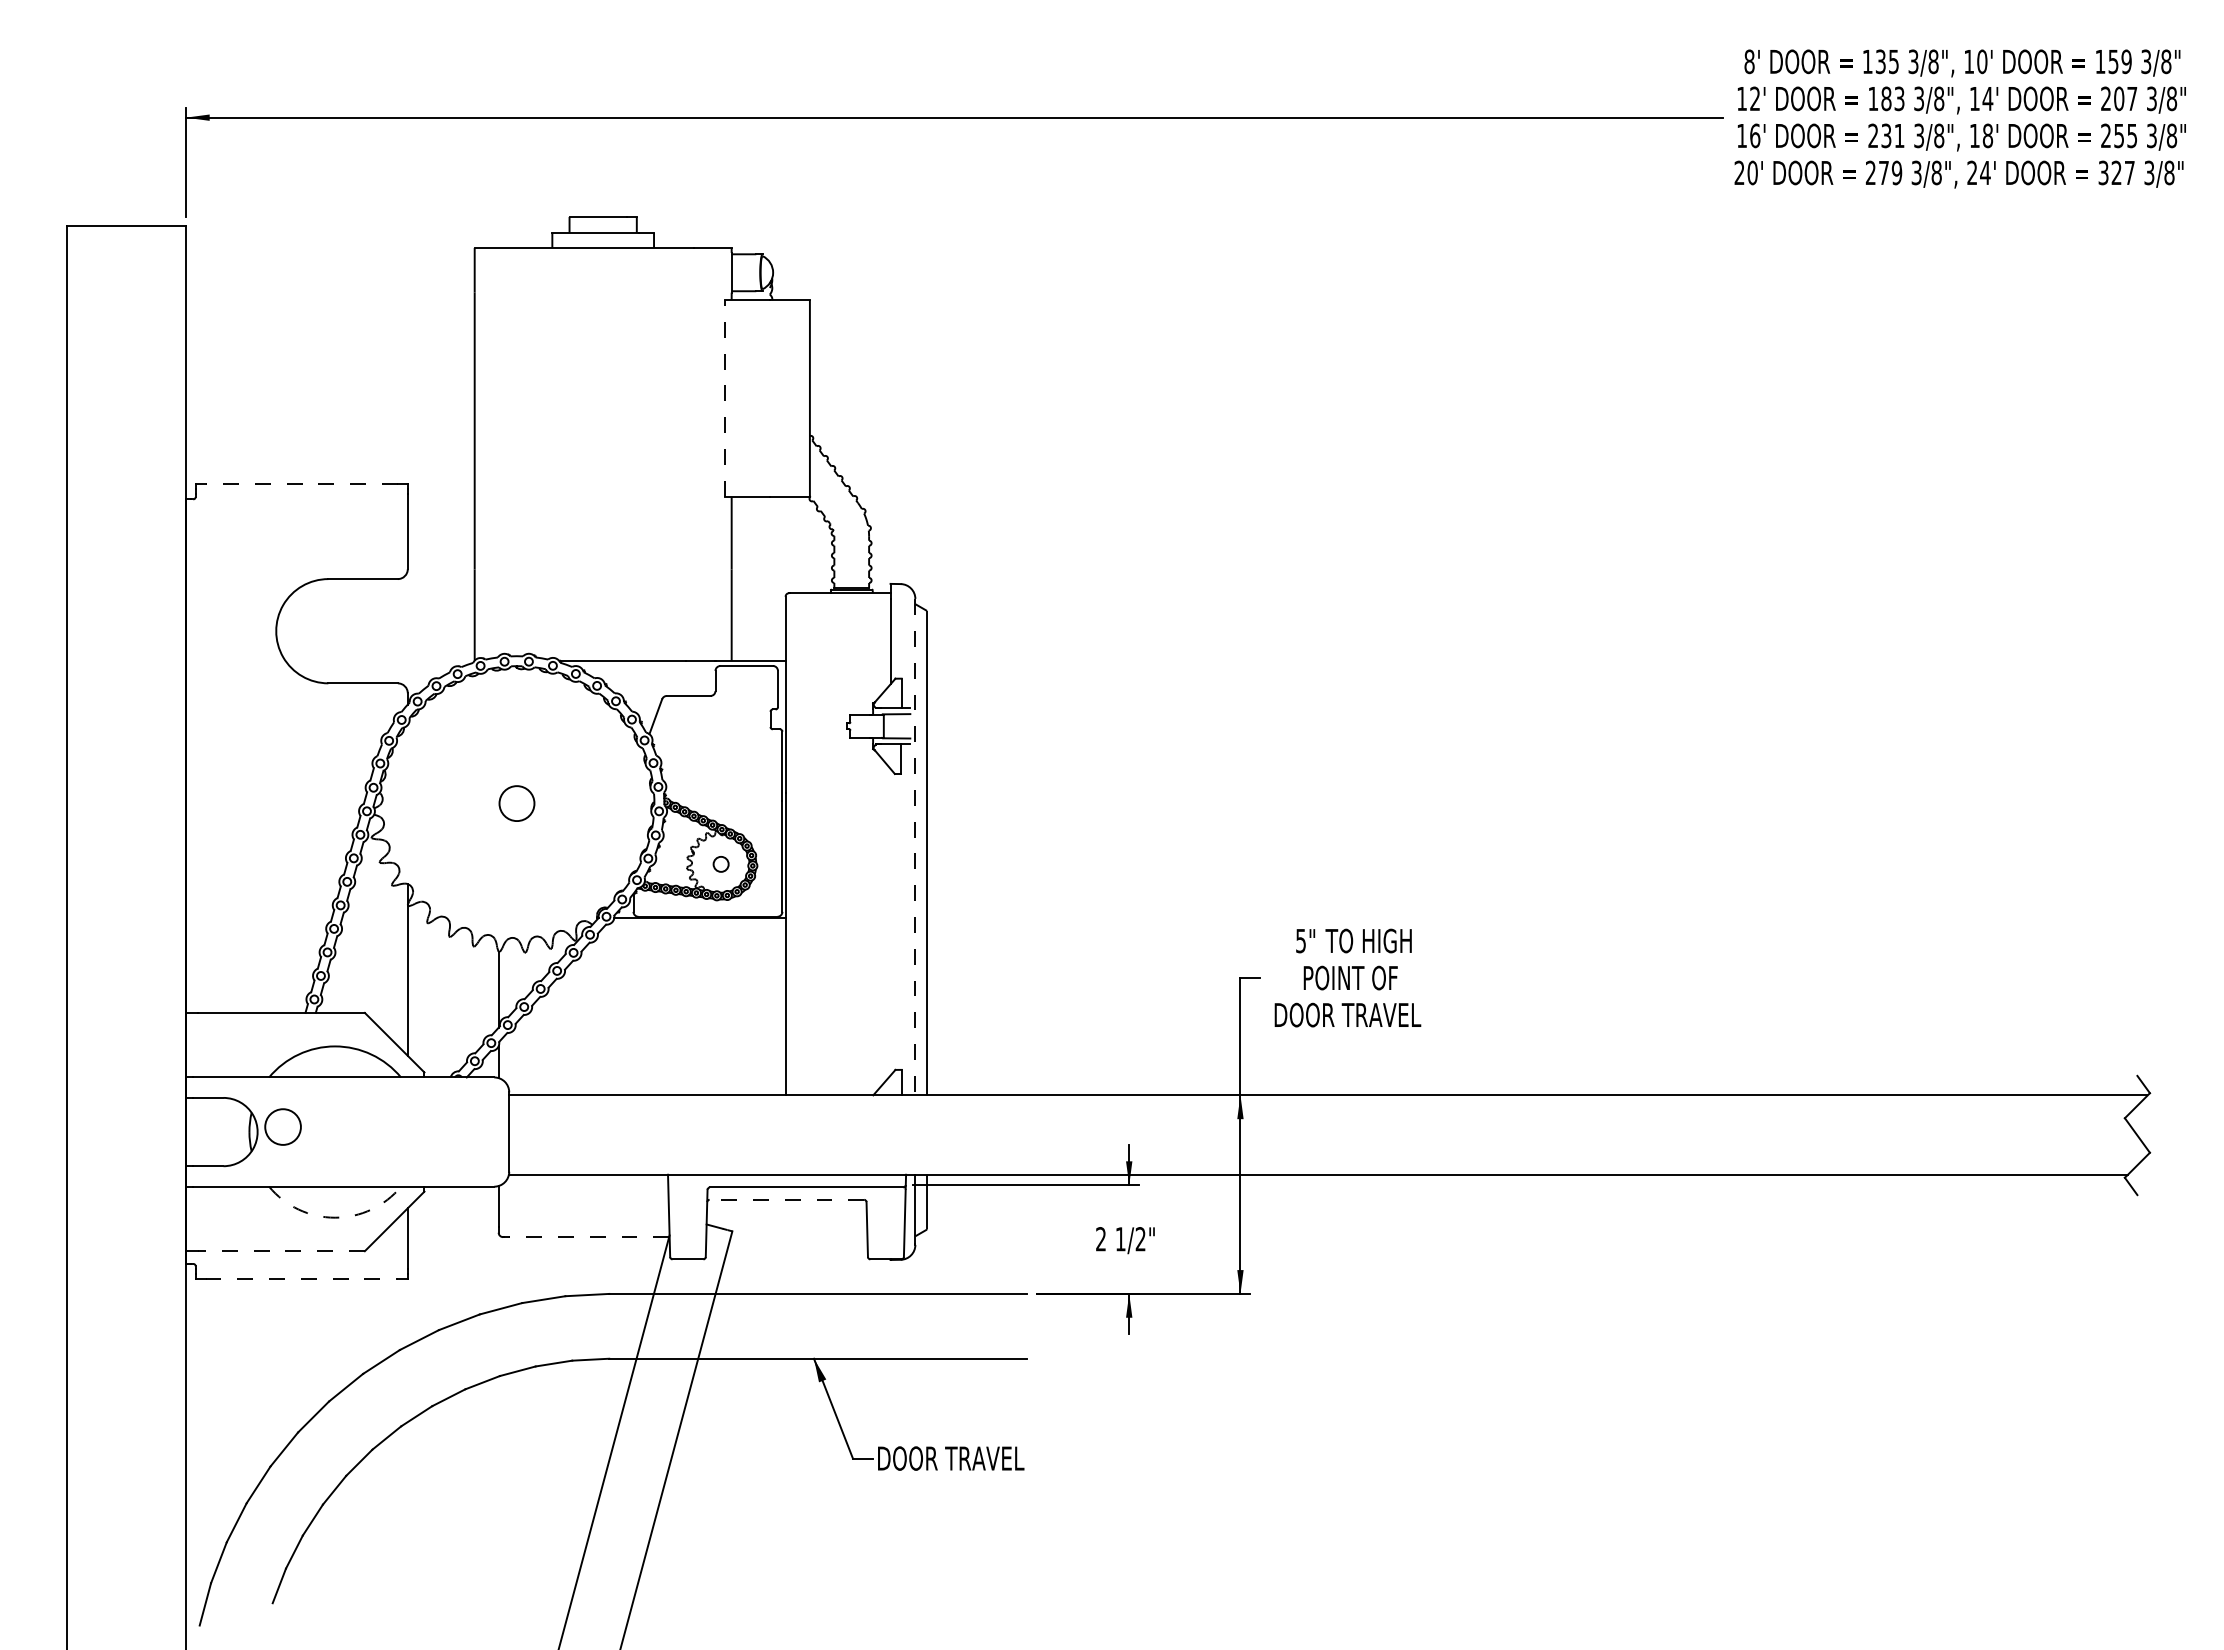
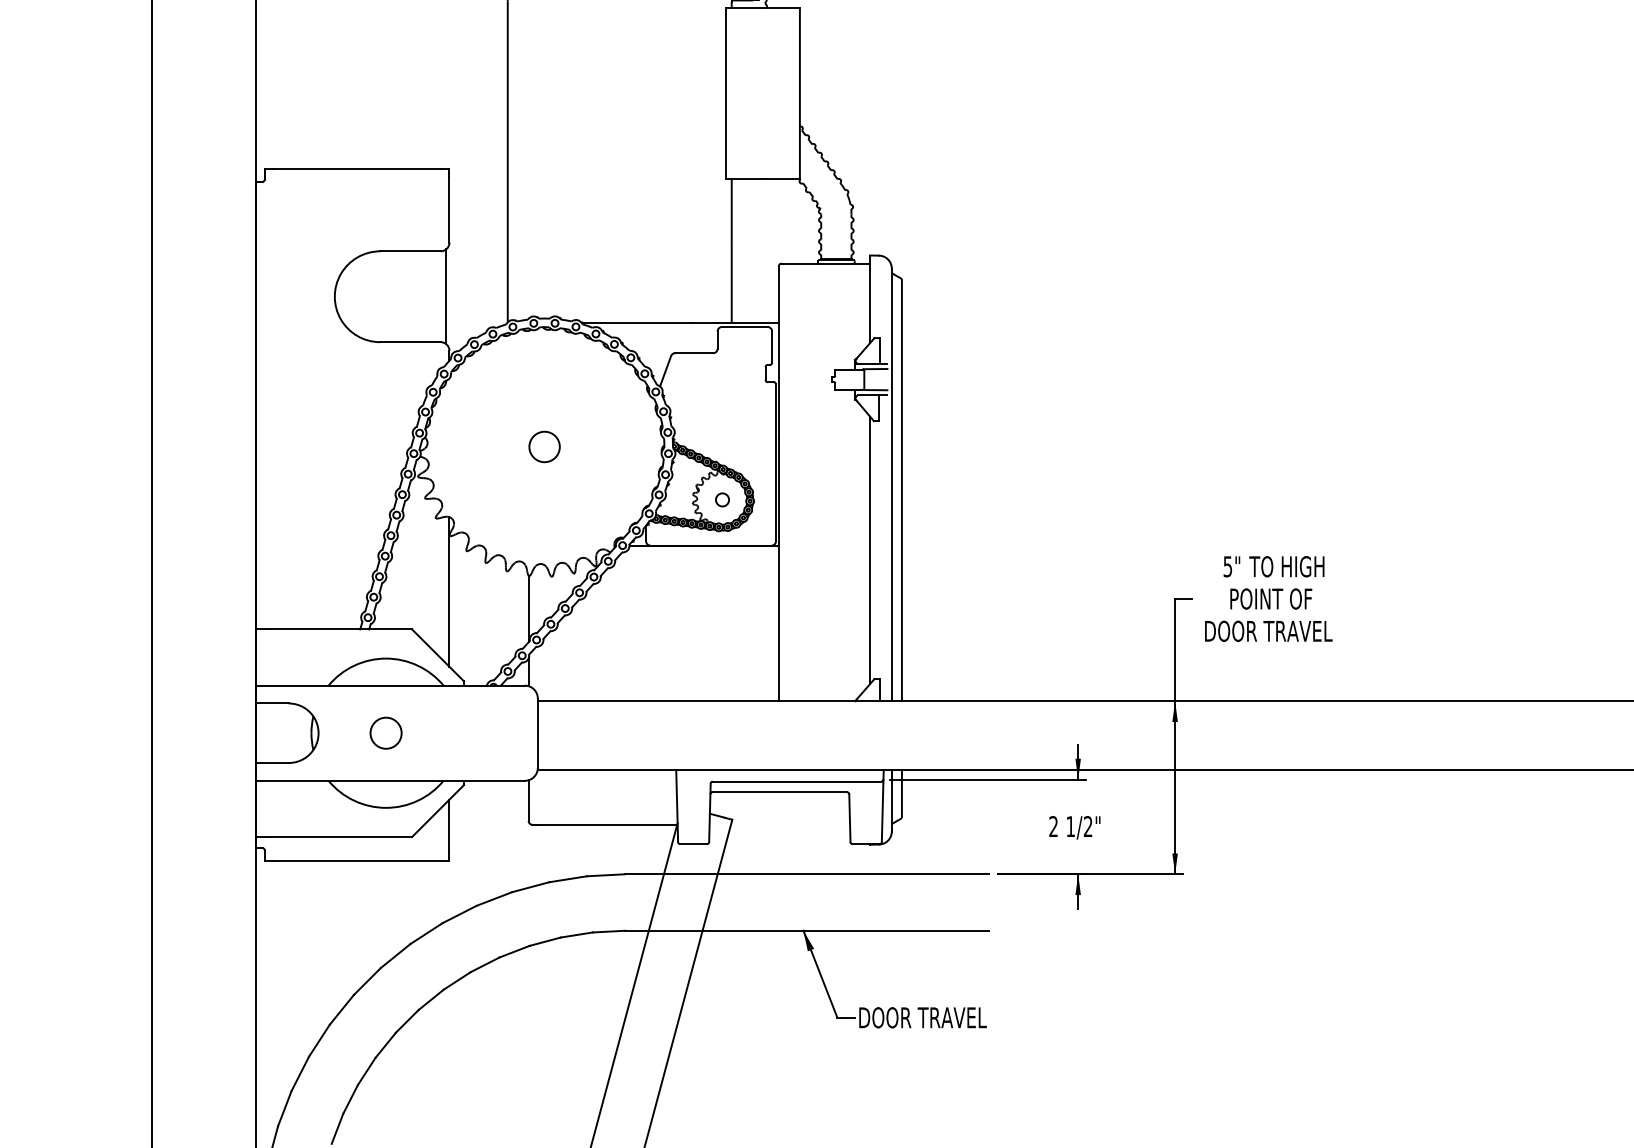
line: (725, 397) -> (726, 93), dashed -> solid
line: (301, 484) -> (356, 168), dashed -> solid
line: (404, 630) -> (446, 296), added
line: (915, 847) -> (891, 485), dashed -> solid
line: (890, 921) -> (870, 549), added
circle: (282, 1126) -> (385, 732), moved
line: (786, 1199) -> (779, 792), dashed -> solid
arc: (335, 1217) -> (386, 807), dashed -> solid
line: (589, 1237) -> (607, 825), dashed -> solid
line: (281, 1251) -> (339, 837), dashed -> solid
line: (302, 1278) -> (357, 860), dashed -> solid

